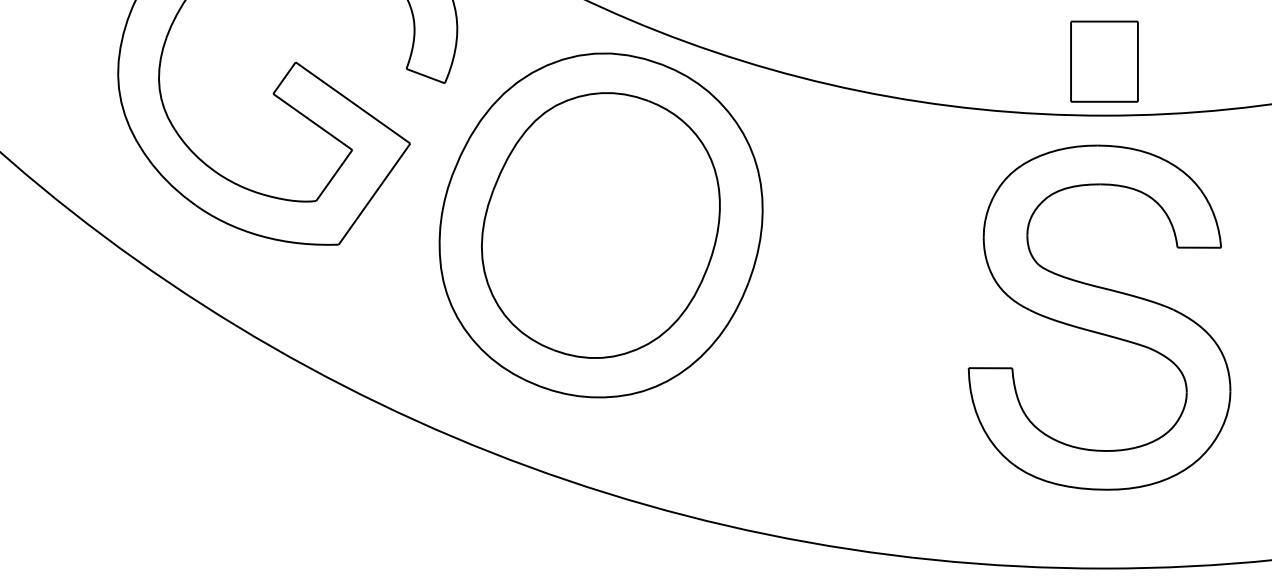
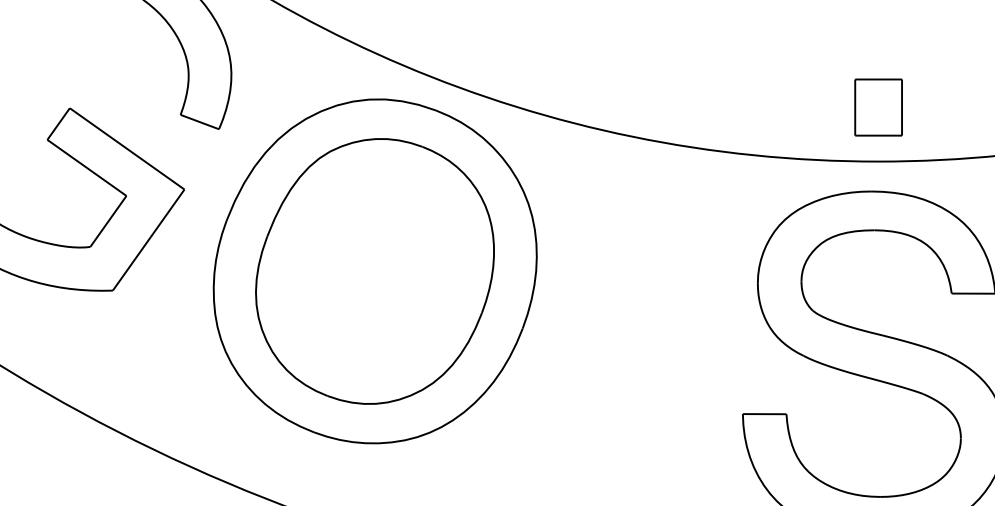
part: (1104, 61) -> (878, 107), size x0.7

